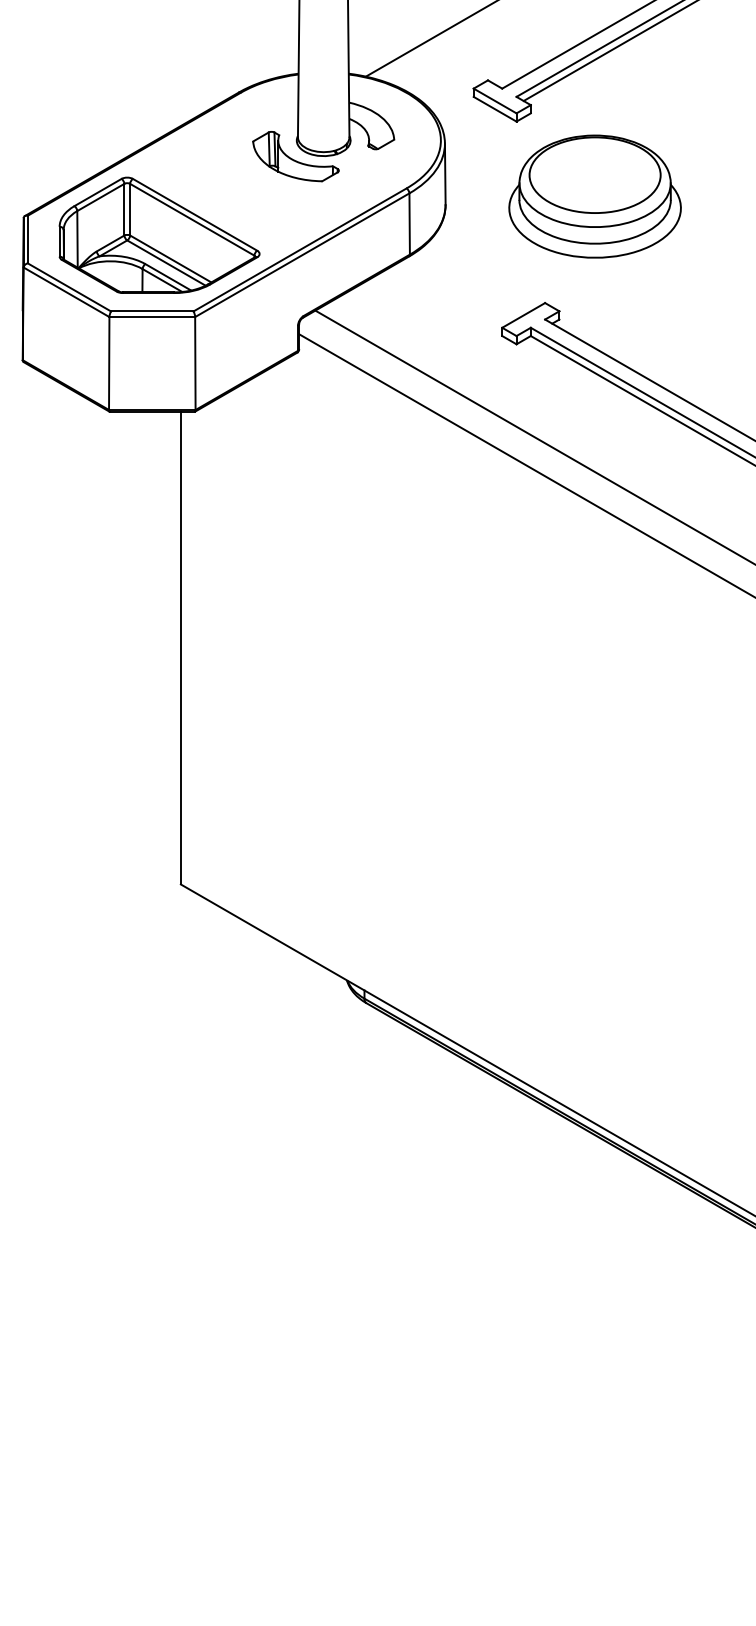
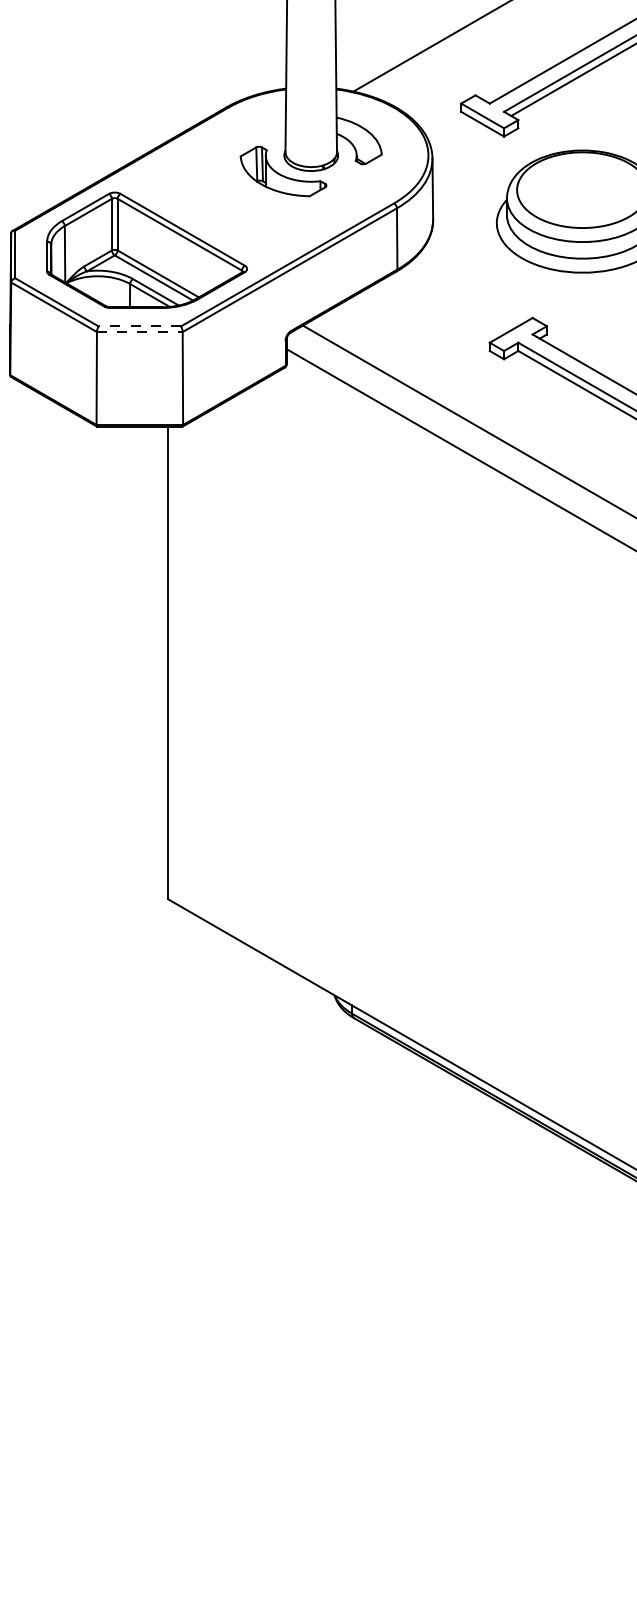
line: (151, 311) -> (139, 326), solid -> dashed
line: (152, 317) -> (140, 332), solid -> dashed

